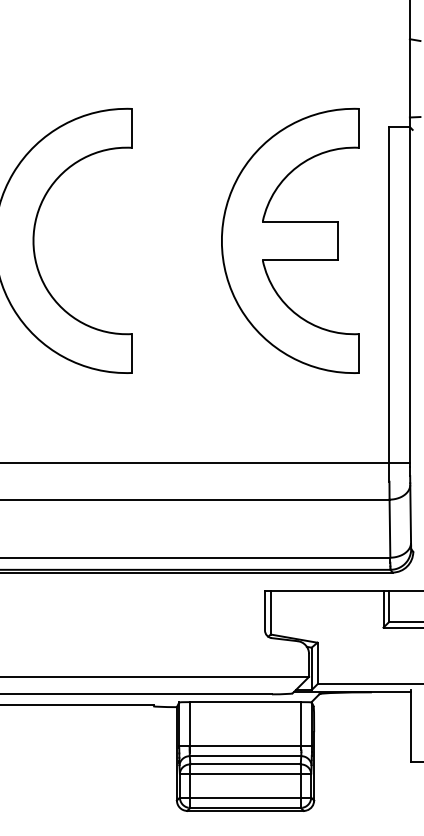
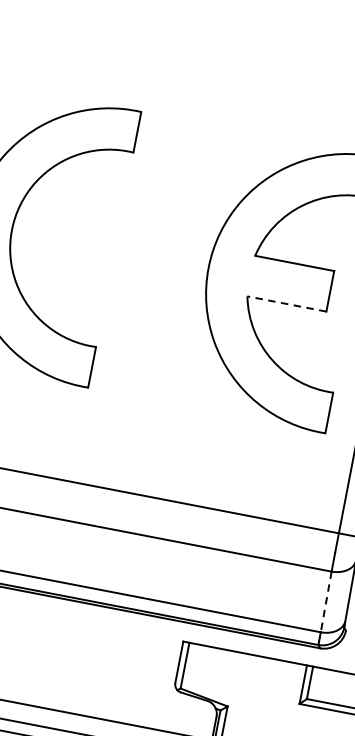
line: (300, 260) -> (286, 304), solid -> dashed
line: (389, 528) -> (325, 601), solid -> dashed

